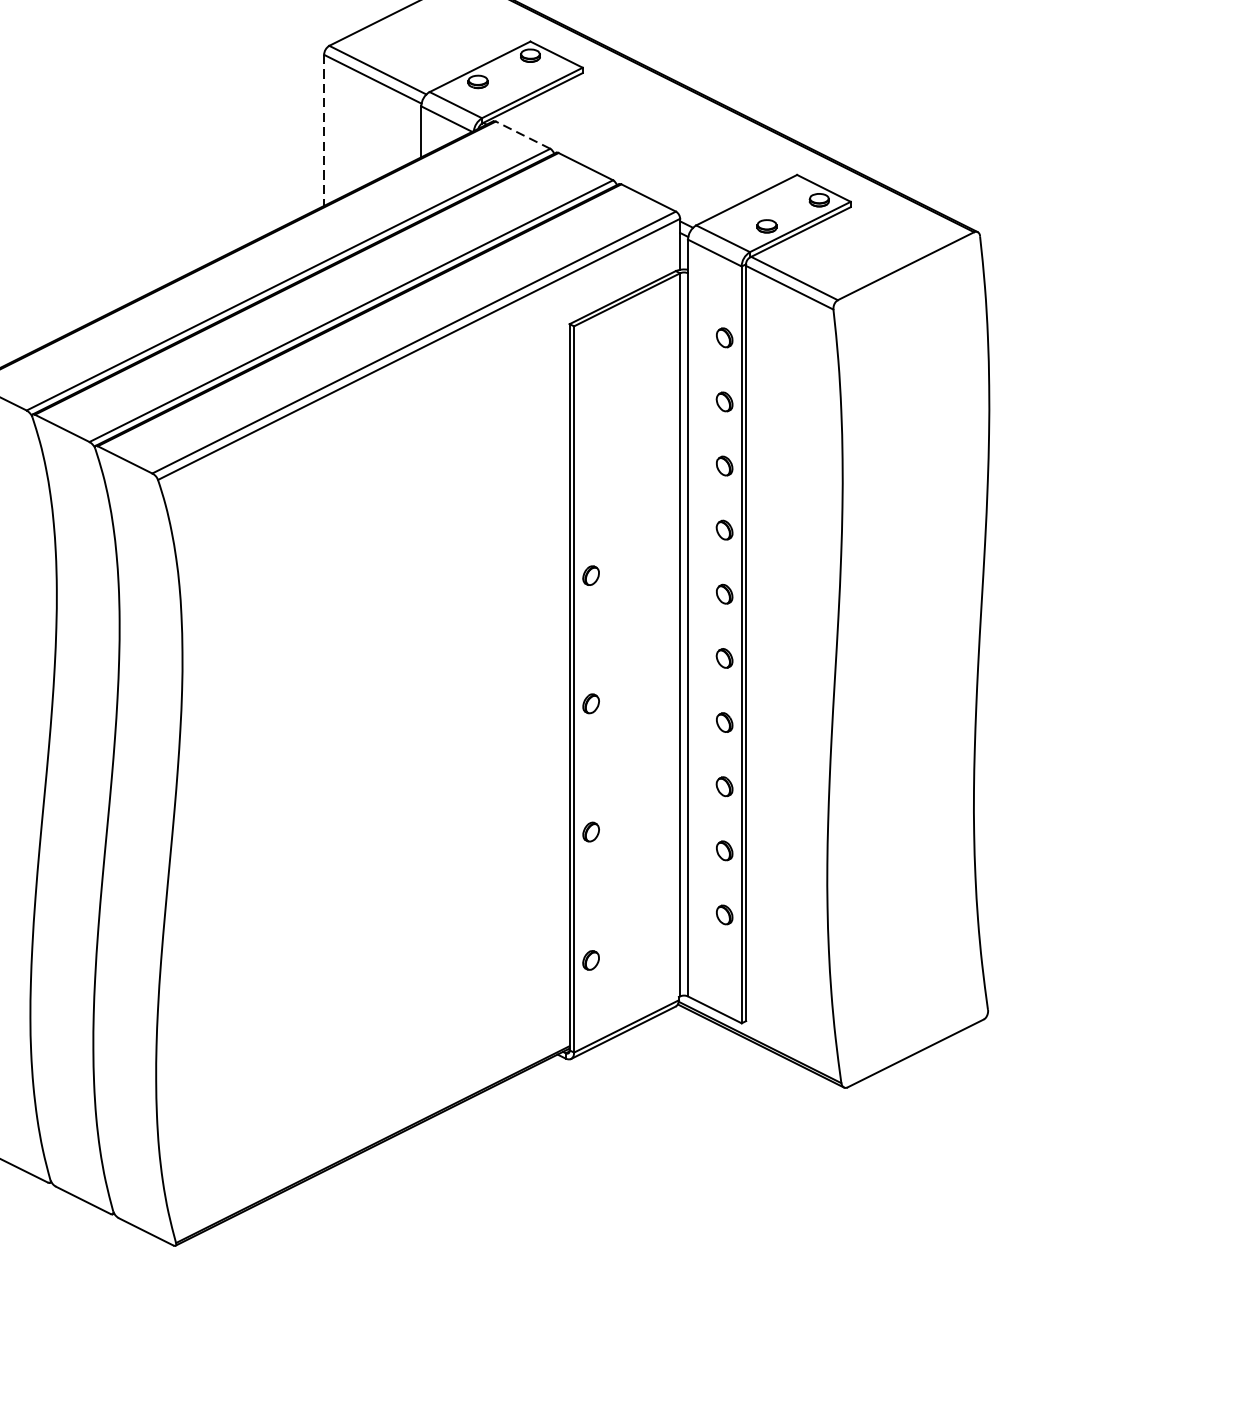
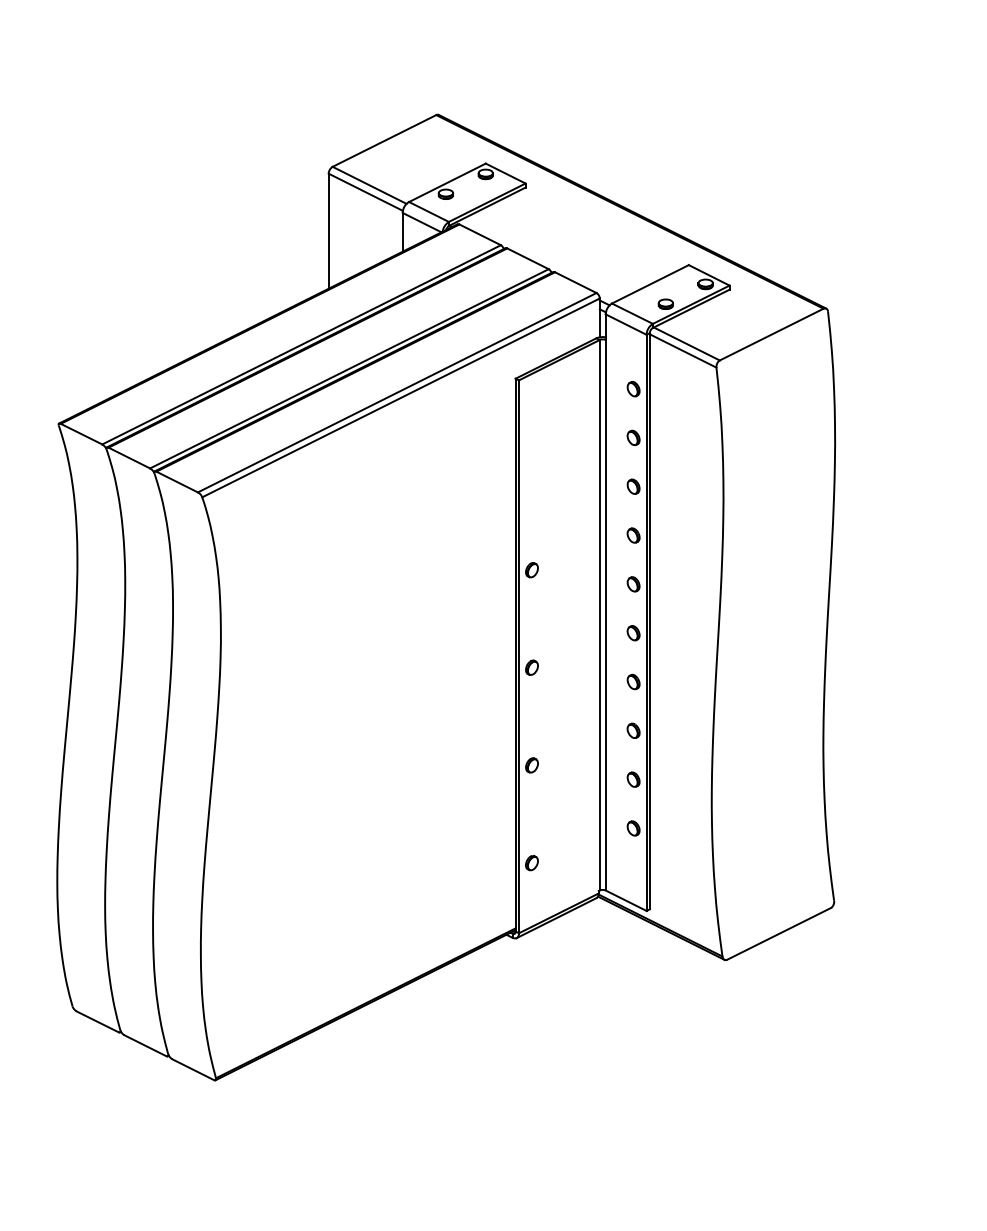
line: (323, 130) -> (328, 231), dashed -> solid
line: (522, 134) -> (479, 234), dashed -> solid

